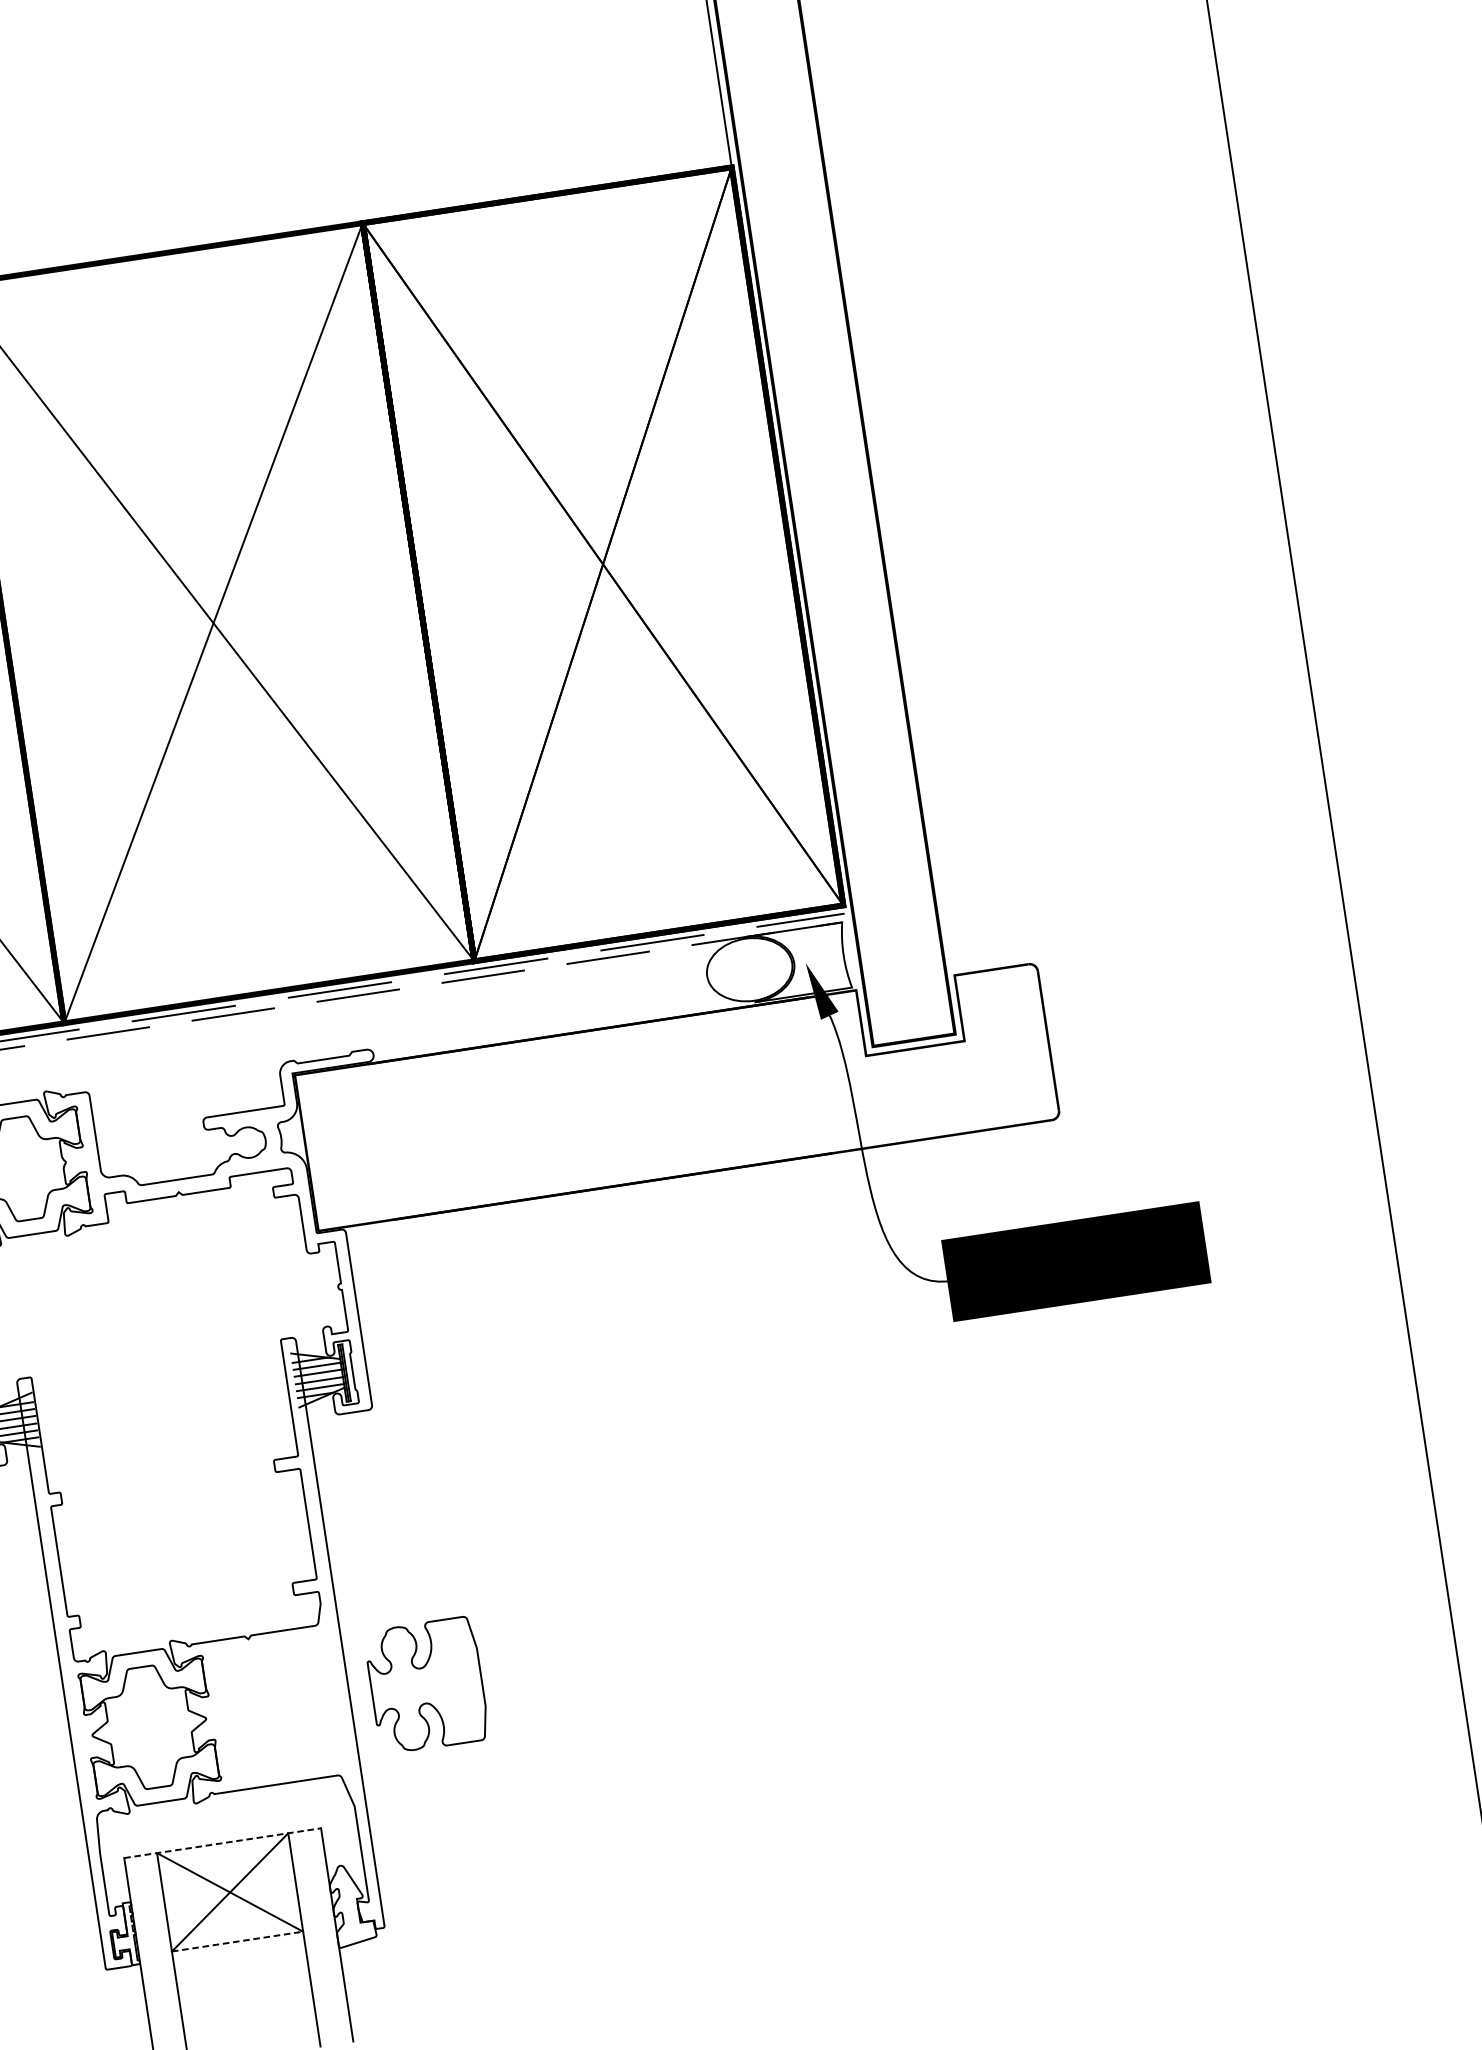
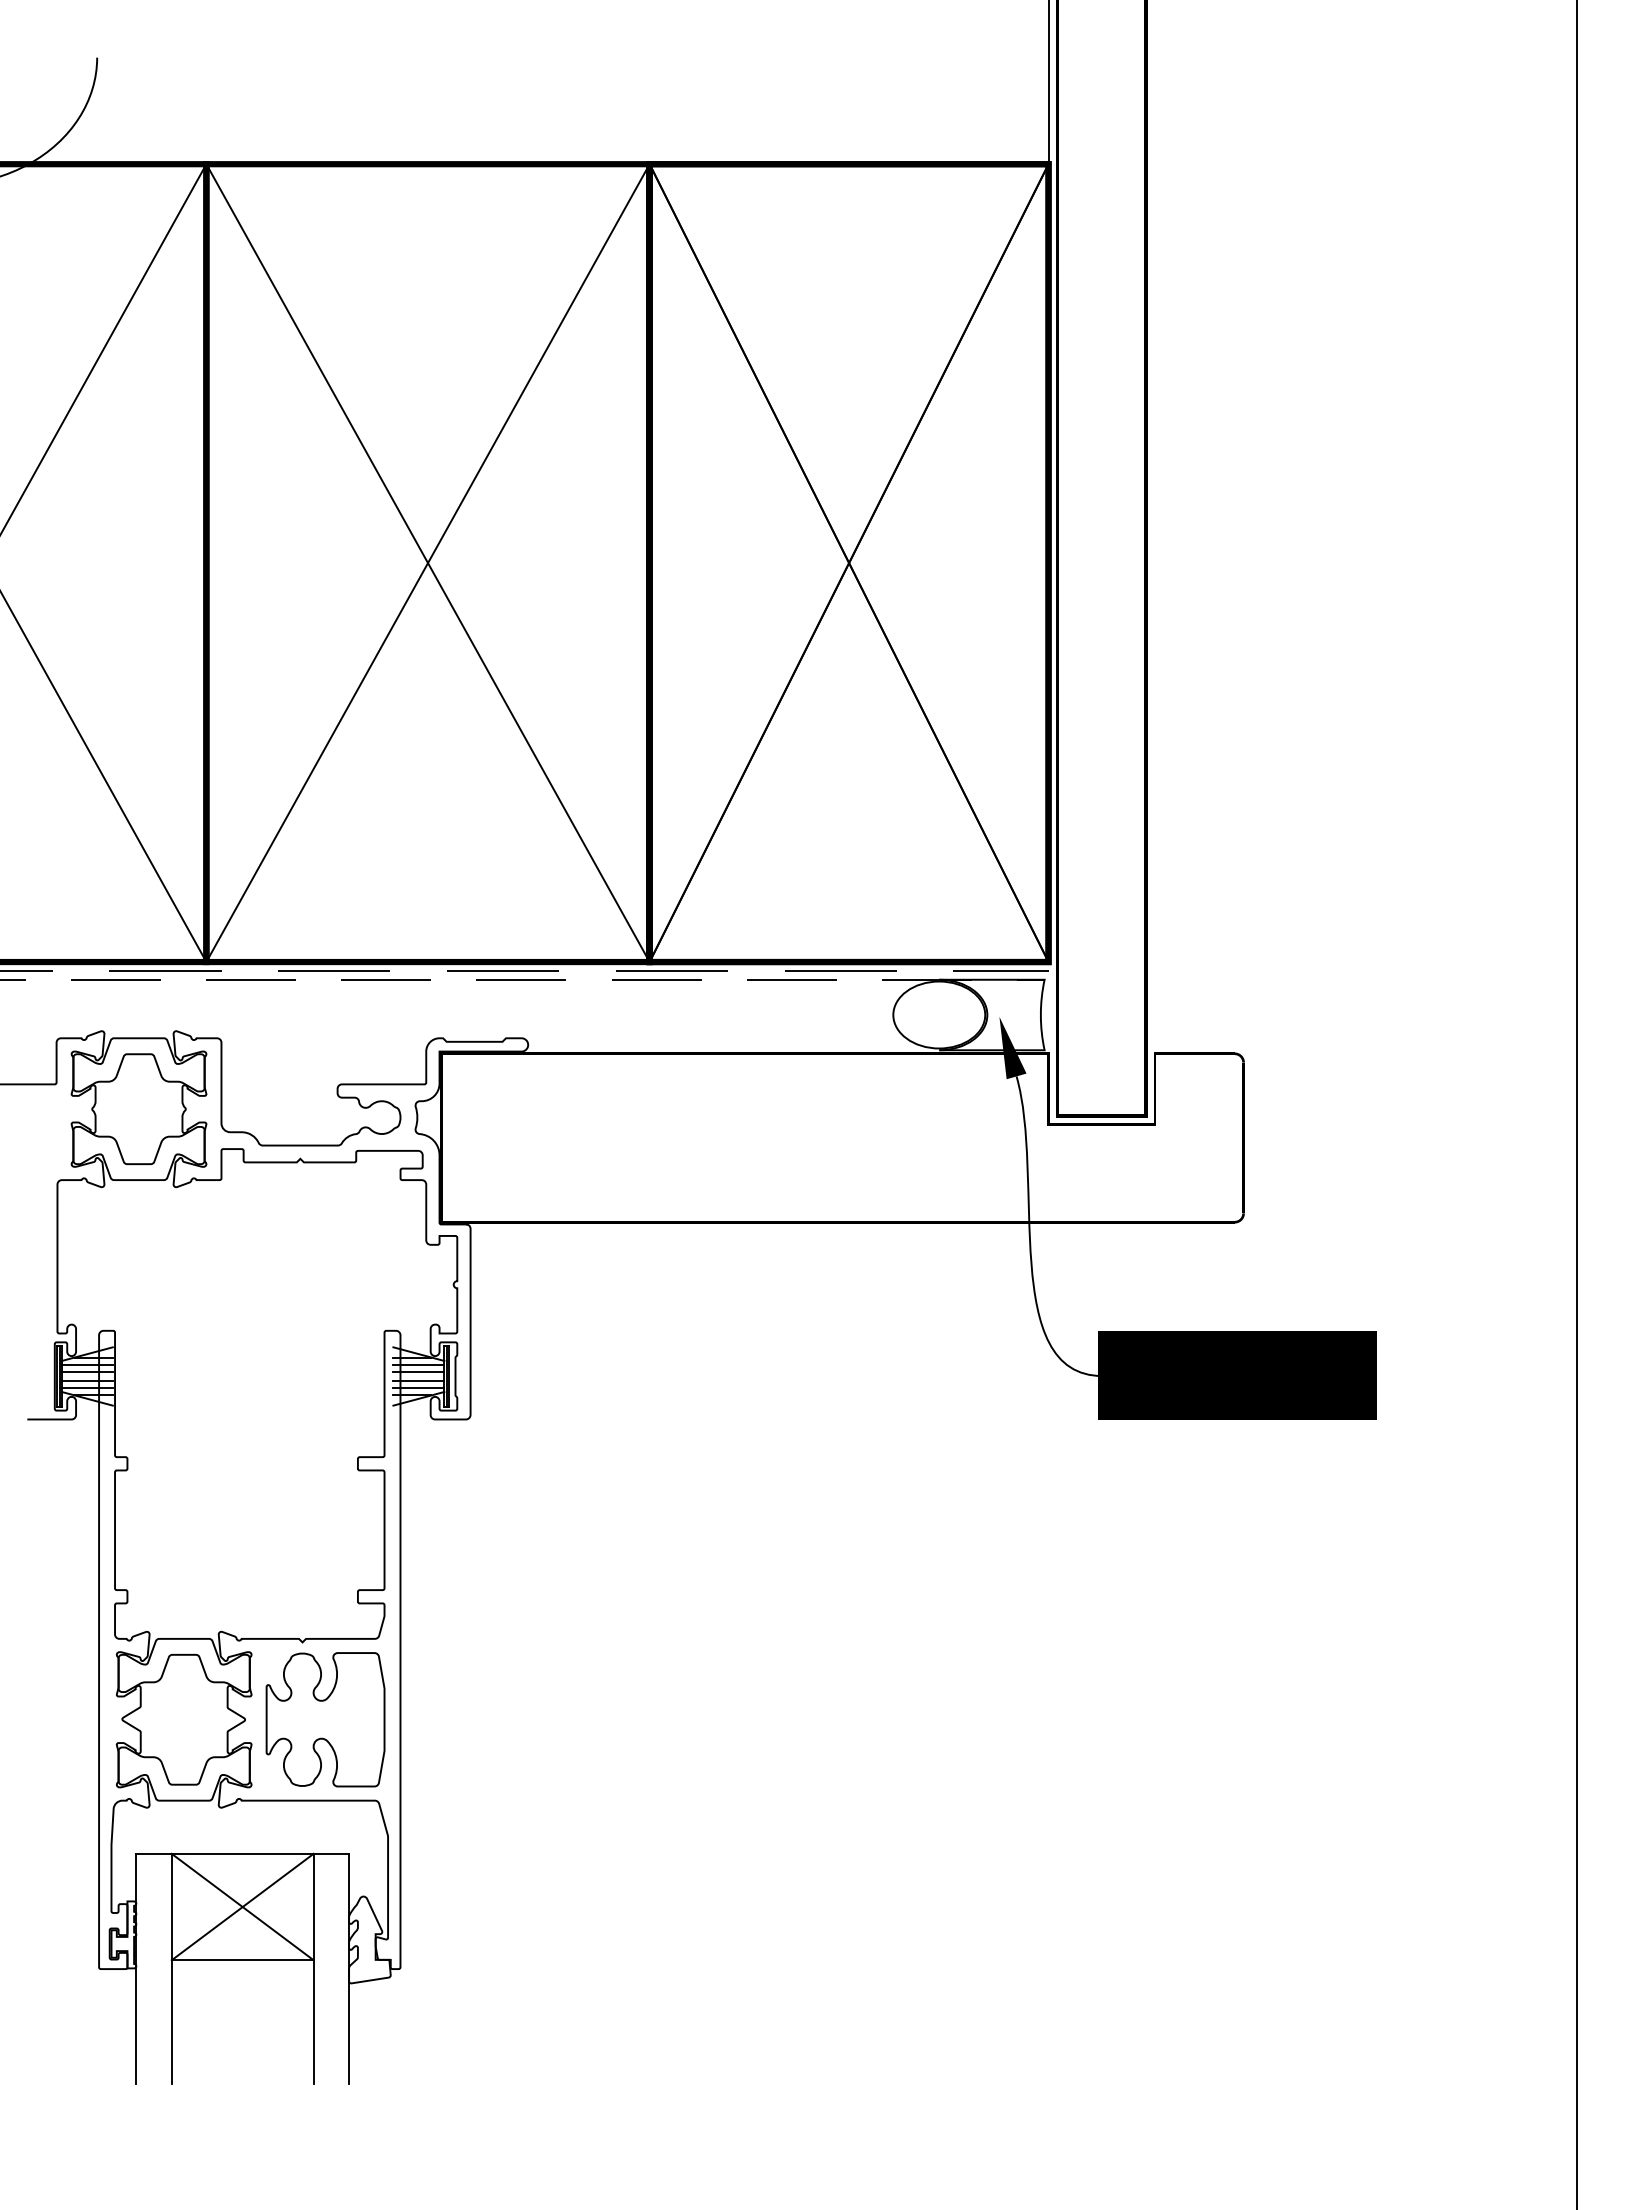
part: (426, 1685) -> (325, 1719), moved
line: (223, 1842) -> (243, 1853), dashed -> solid
line: (237, 1941) -> (242, 1960), dashed -> solid

